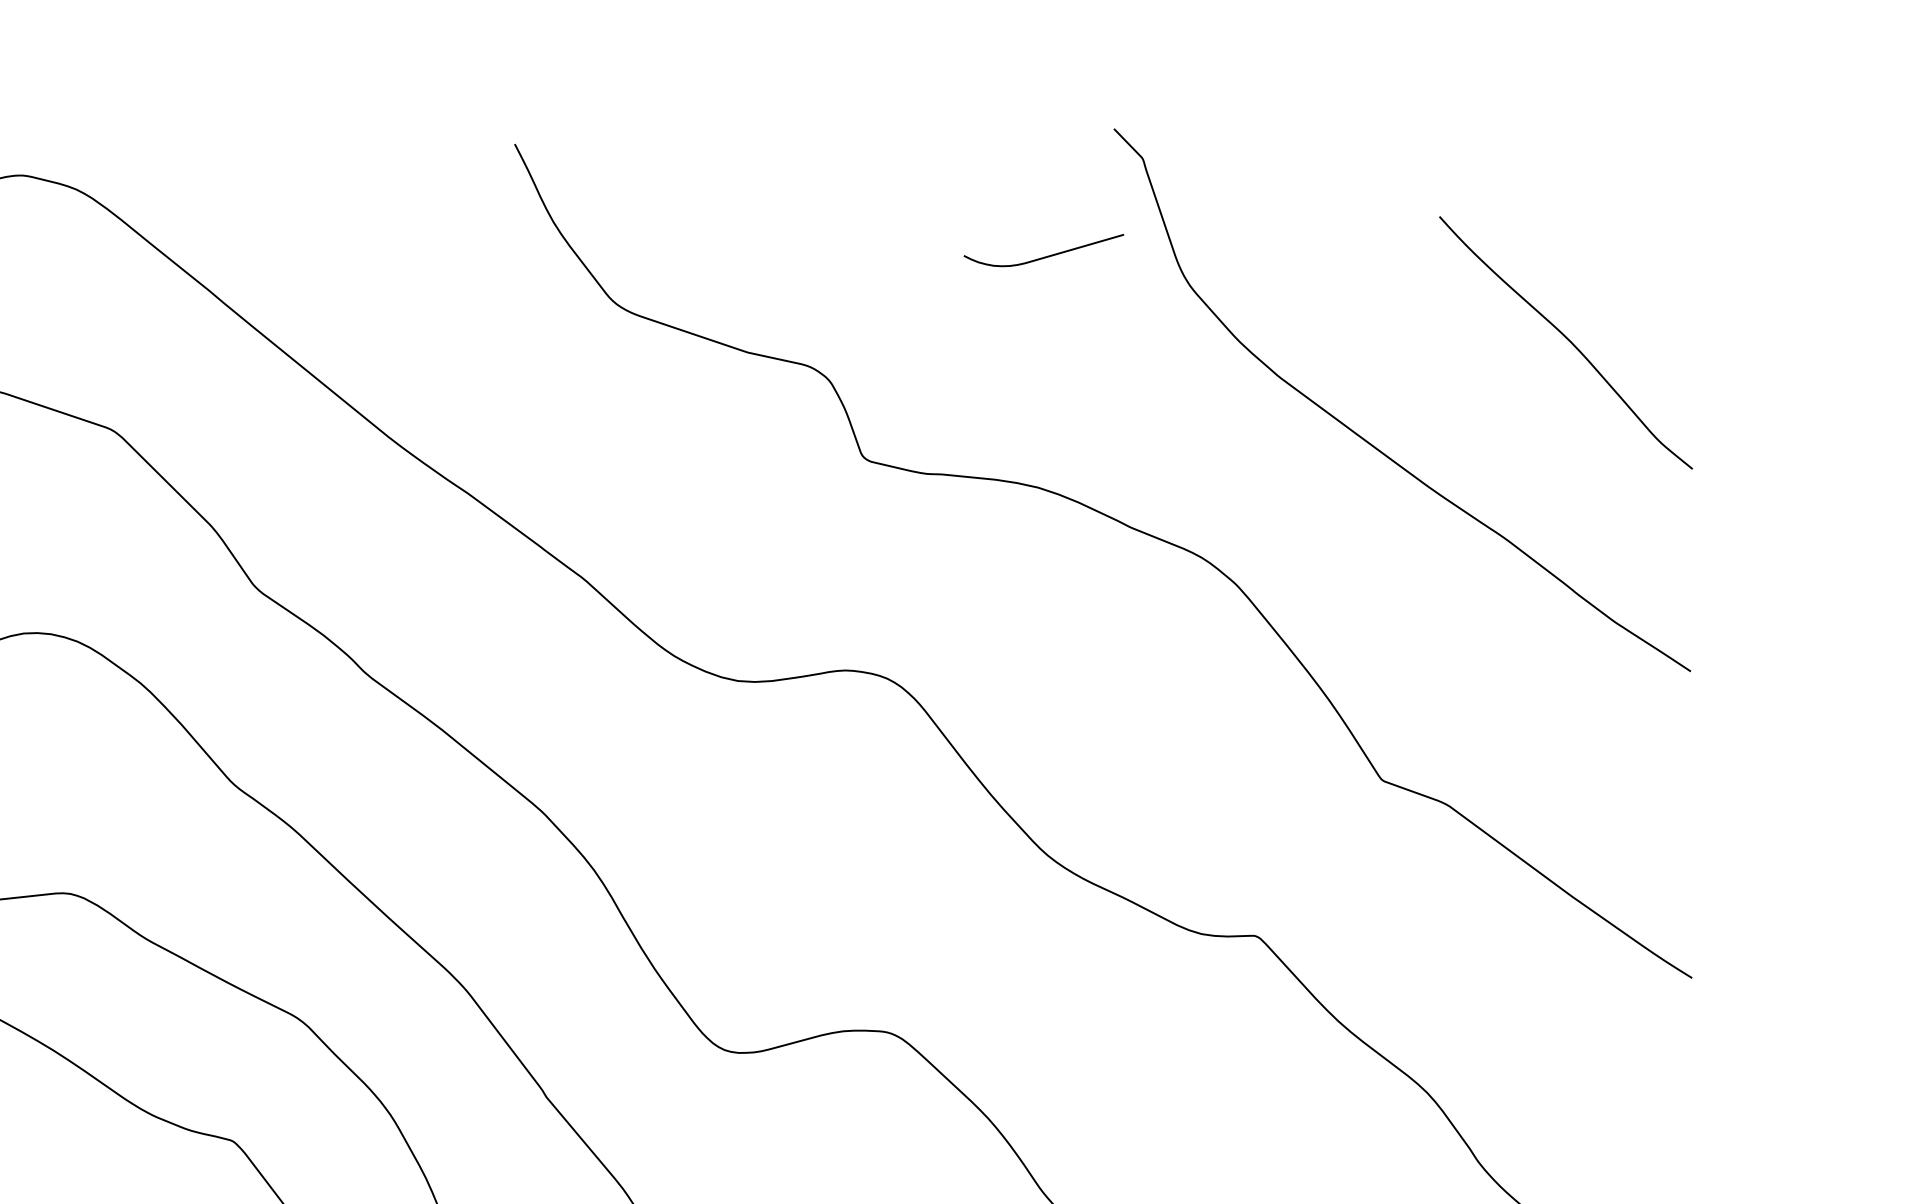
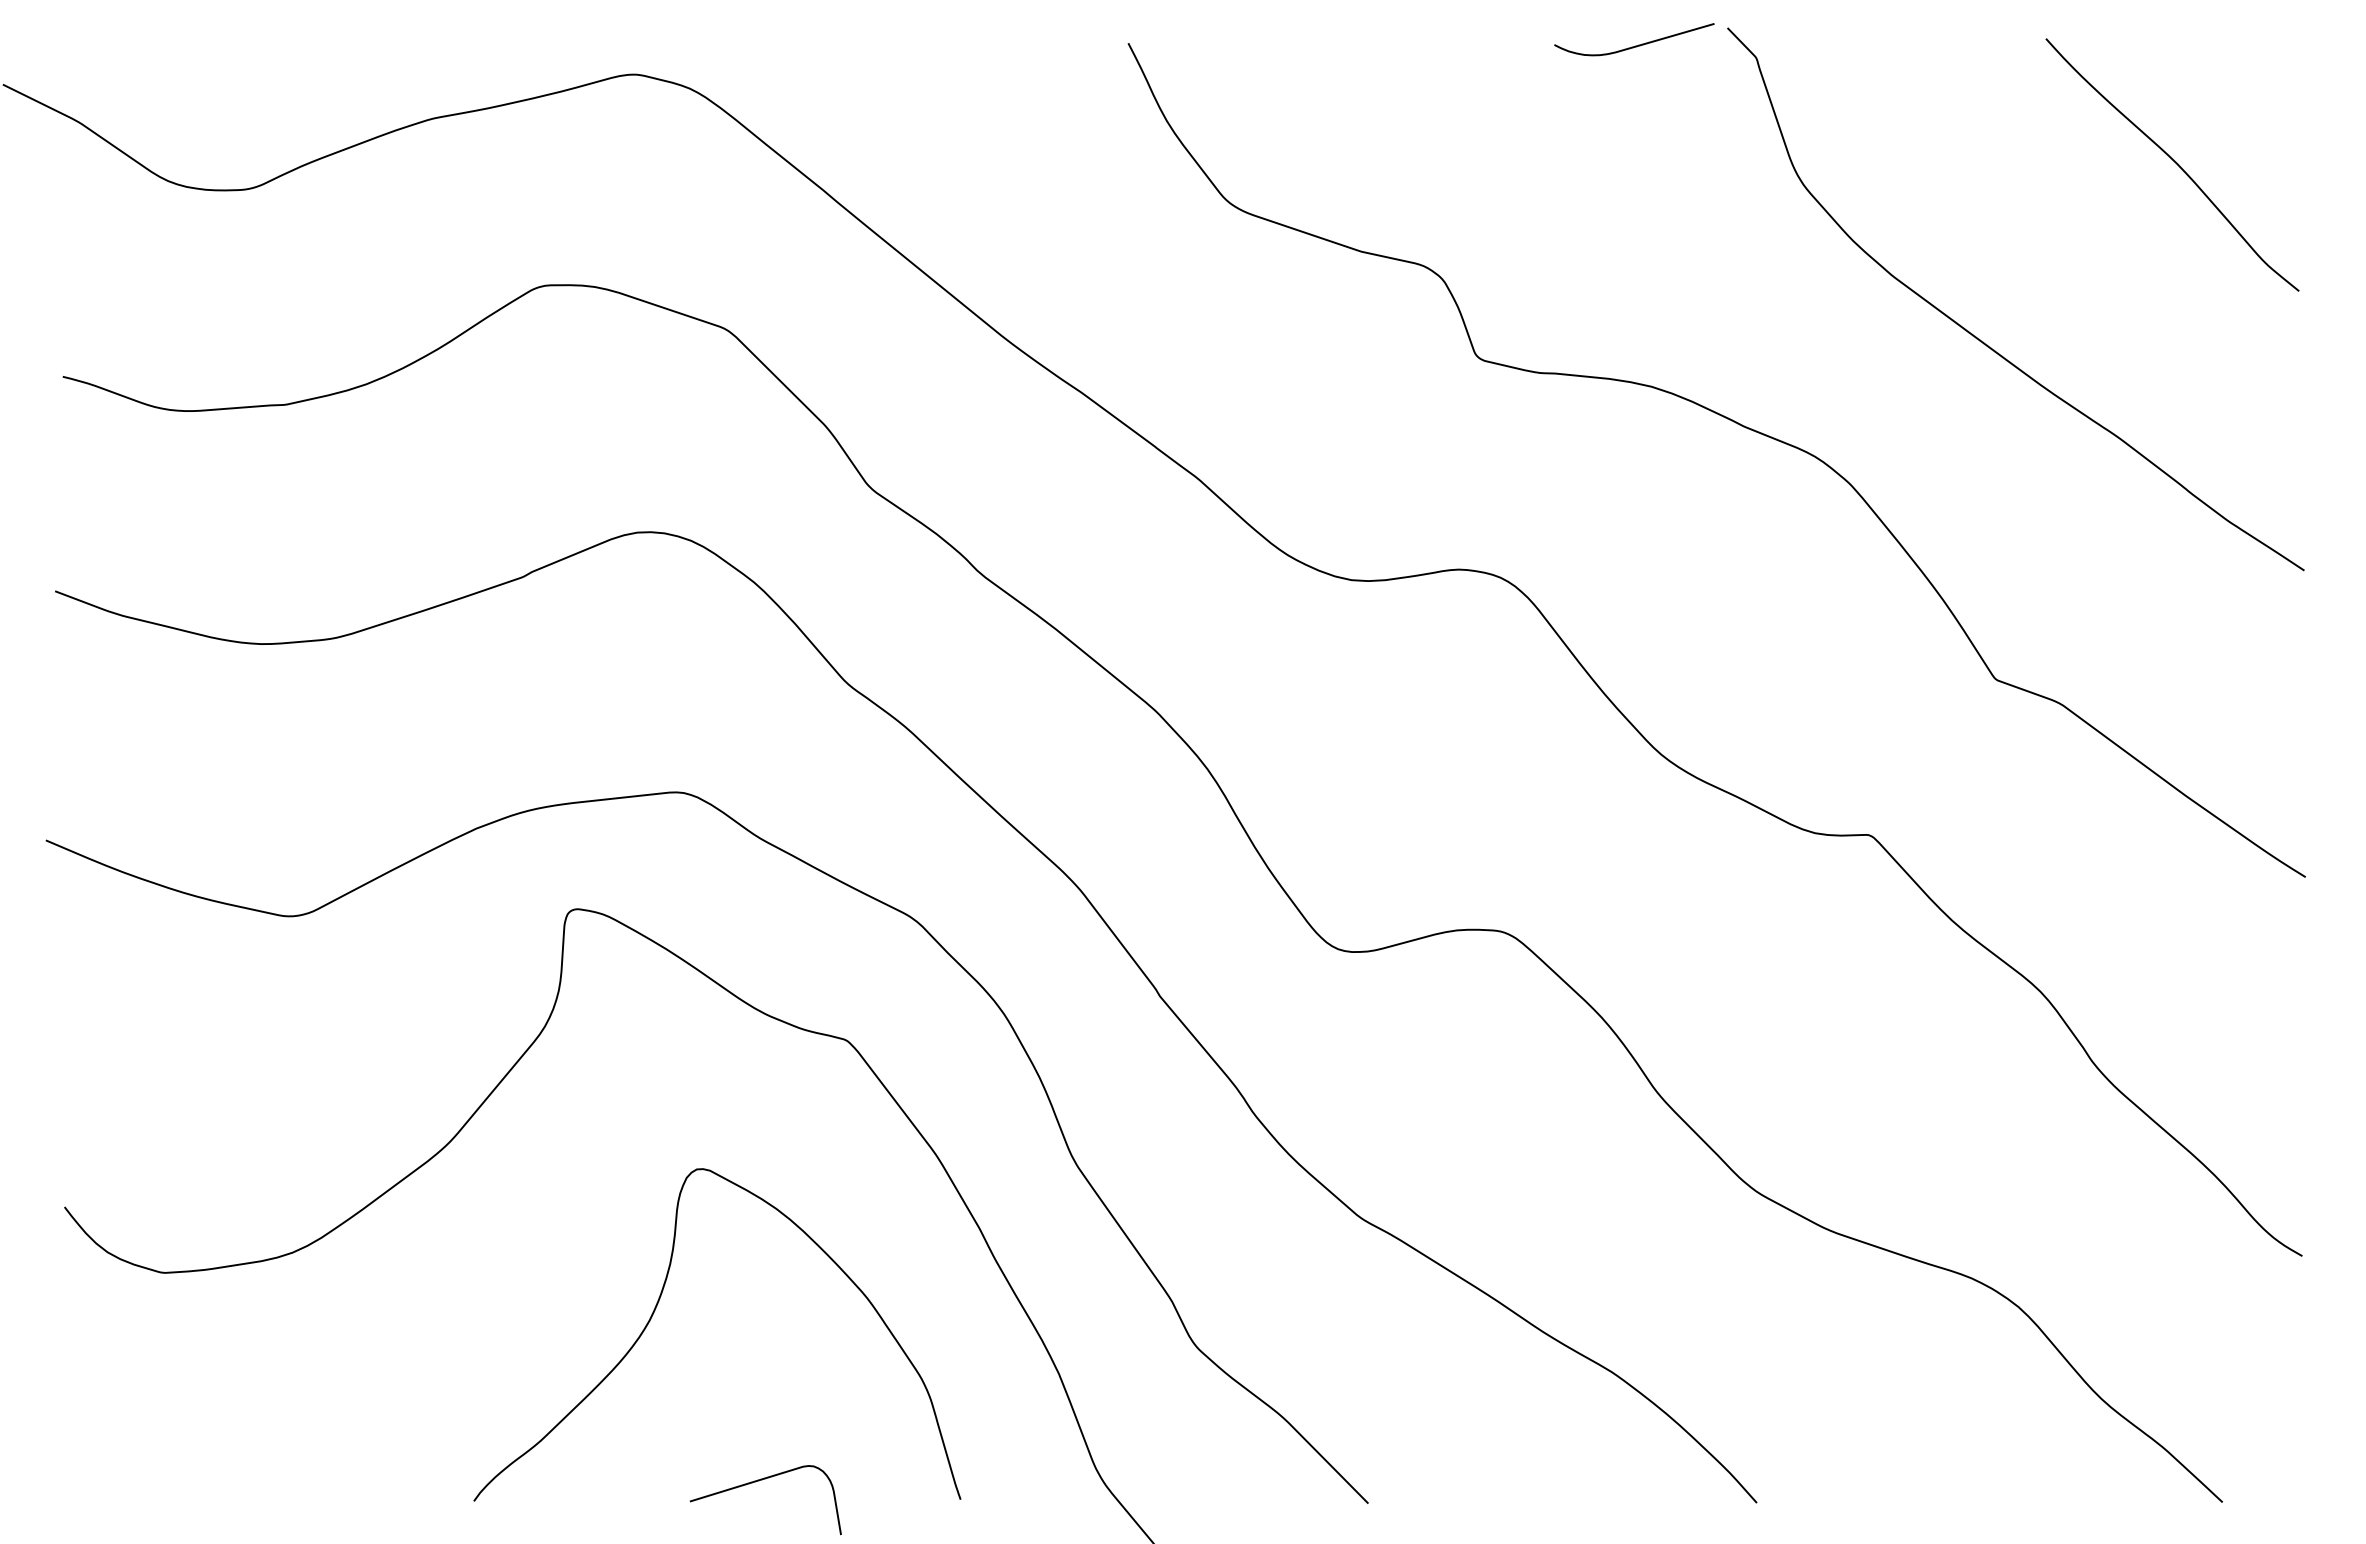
curve: (1044, 256) -> (1635, 45), moved
curve: (1567, 340) -> (2174, 162), moved

